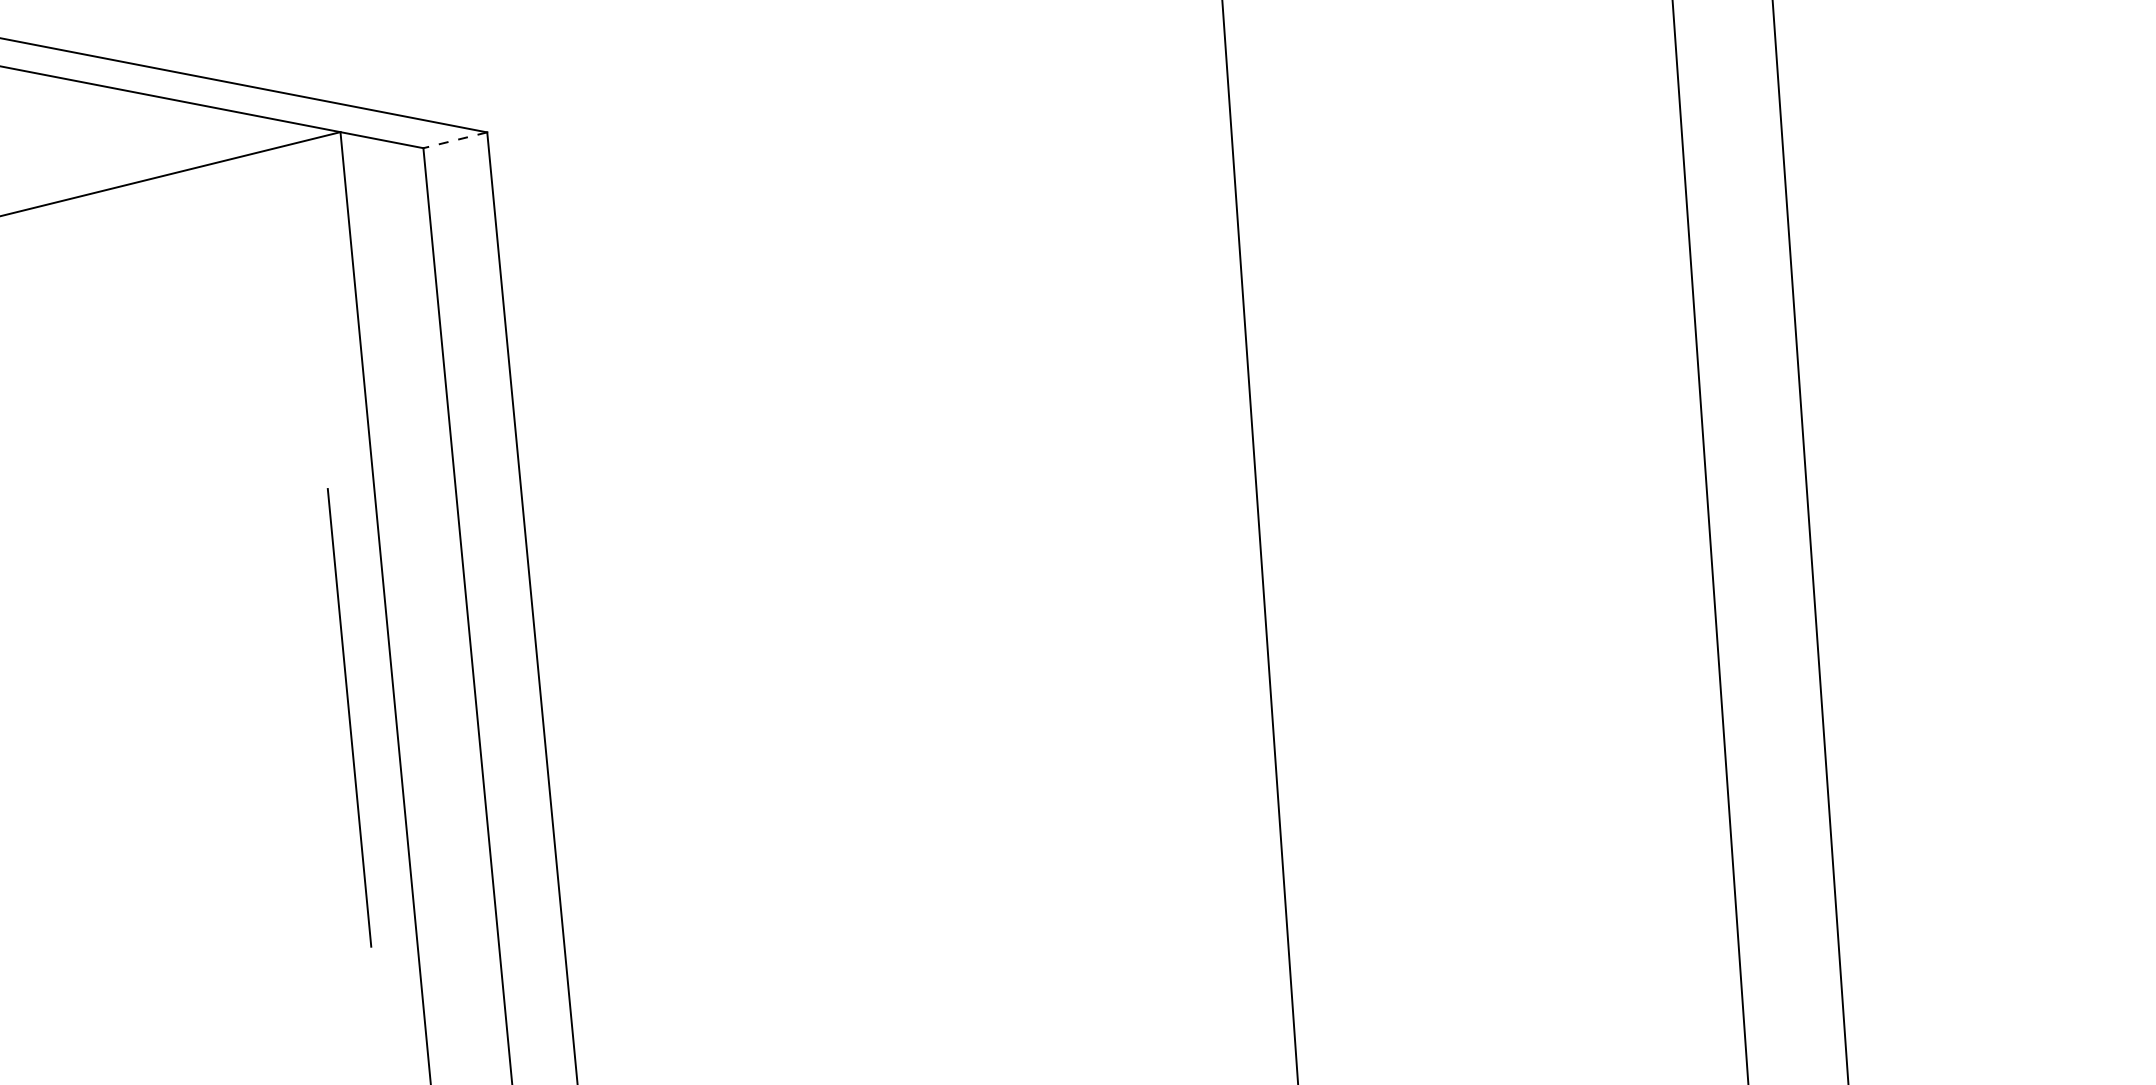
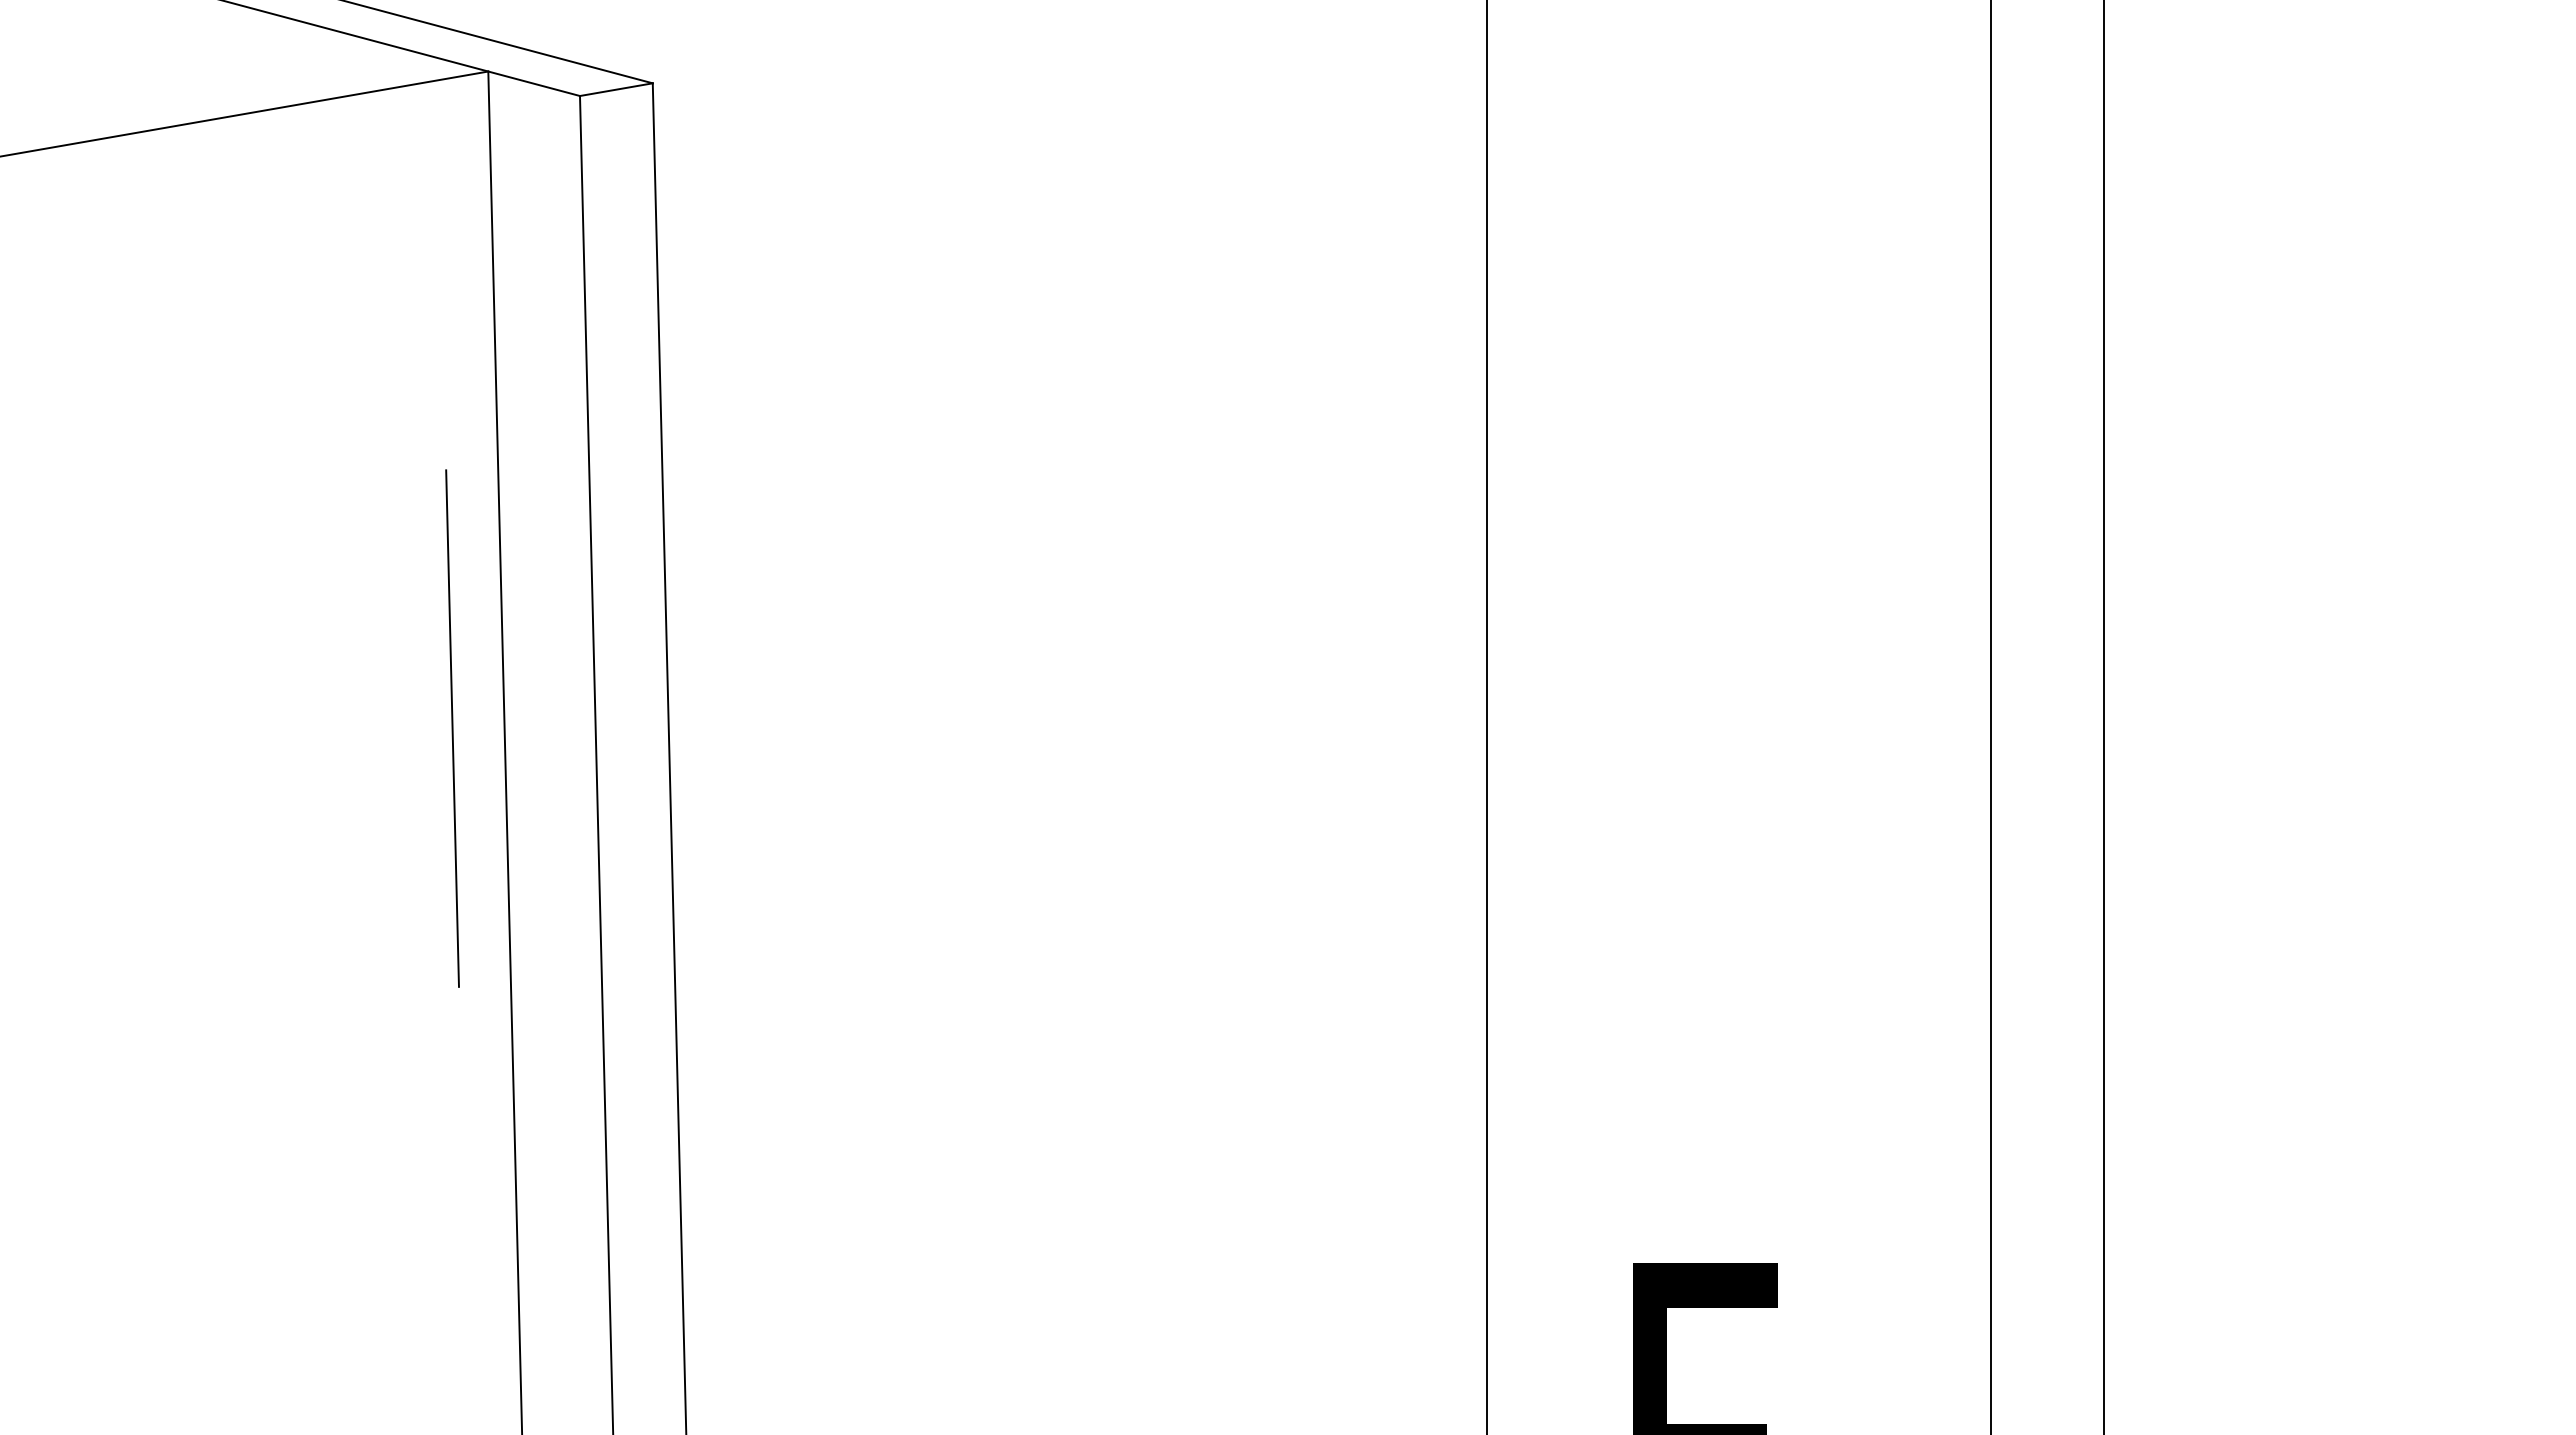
line: (455, 140) -> (616, 89), dashed -> solid

